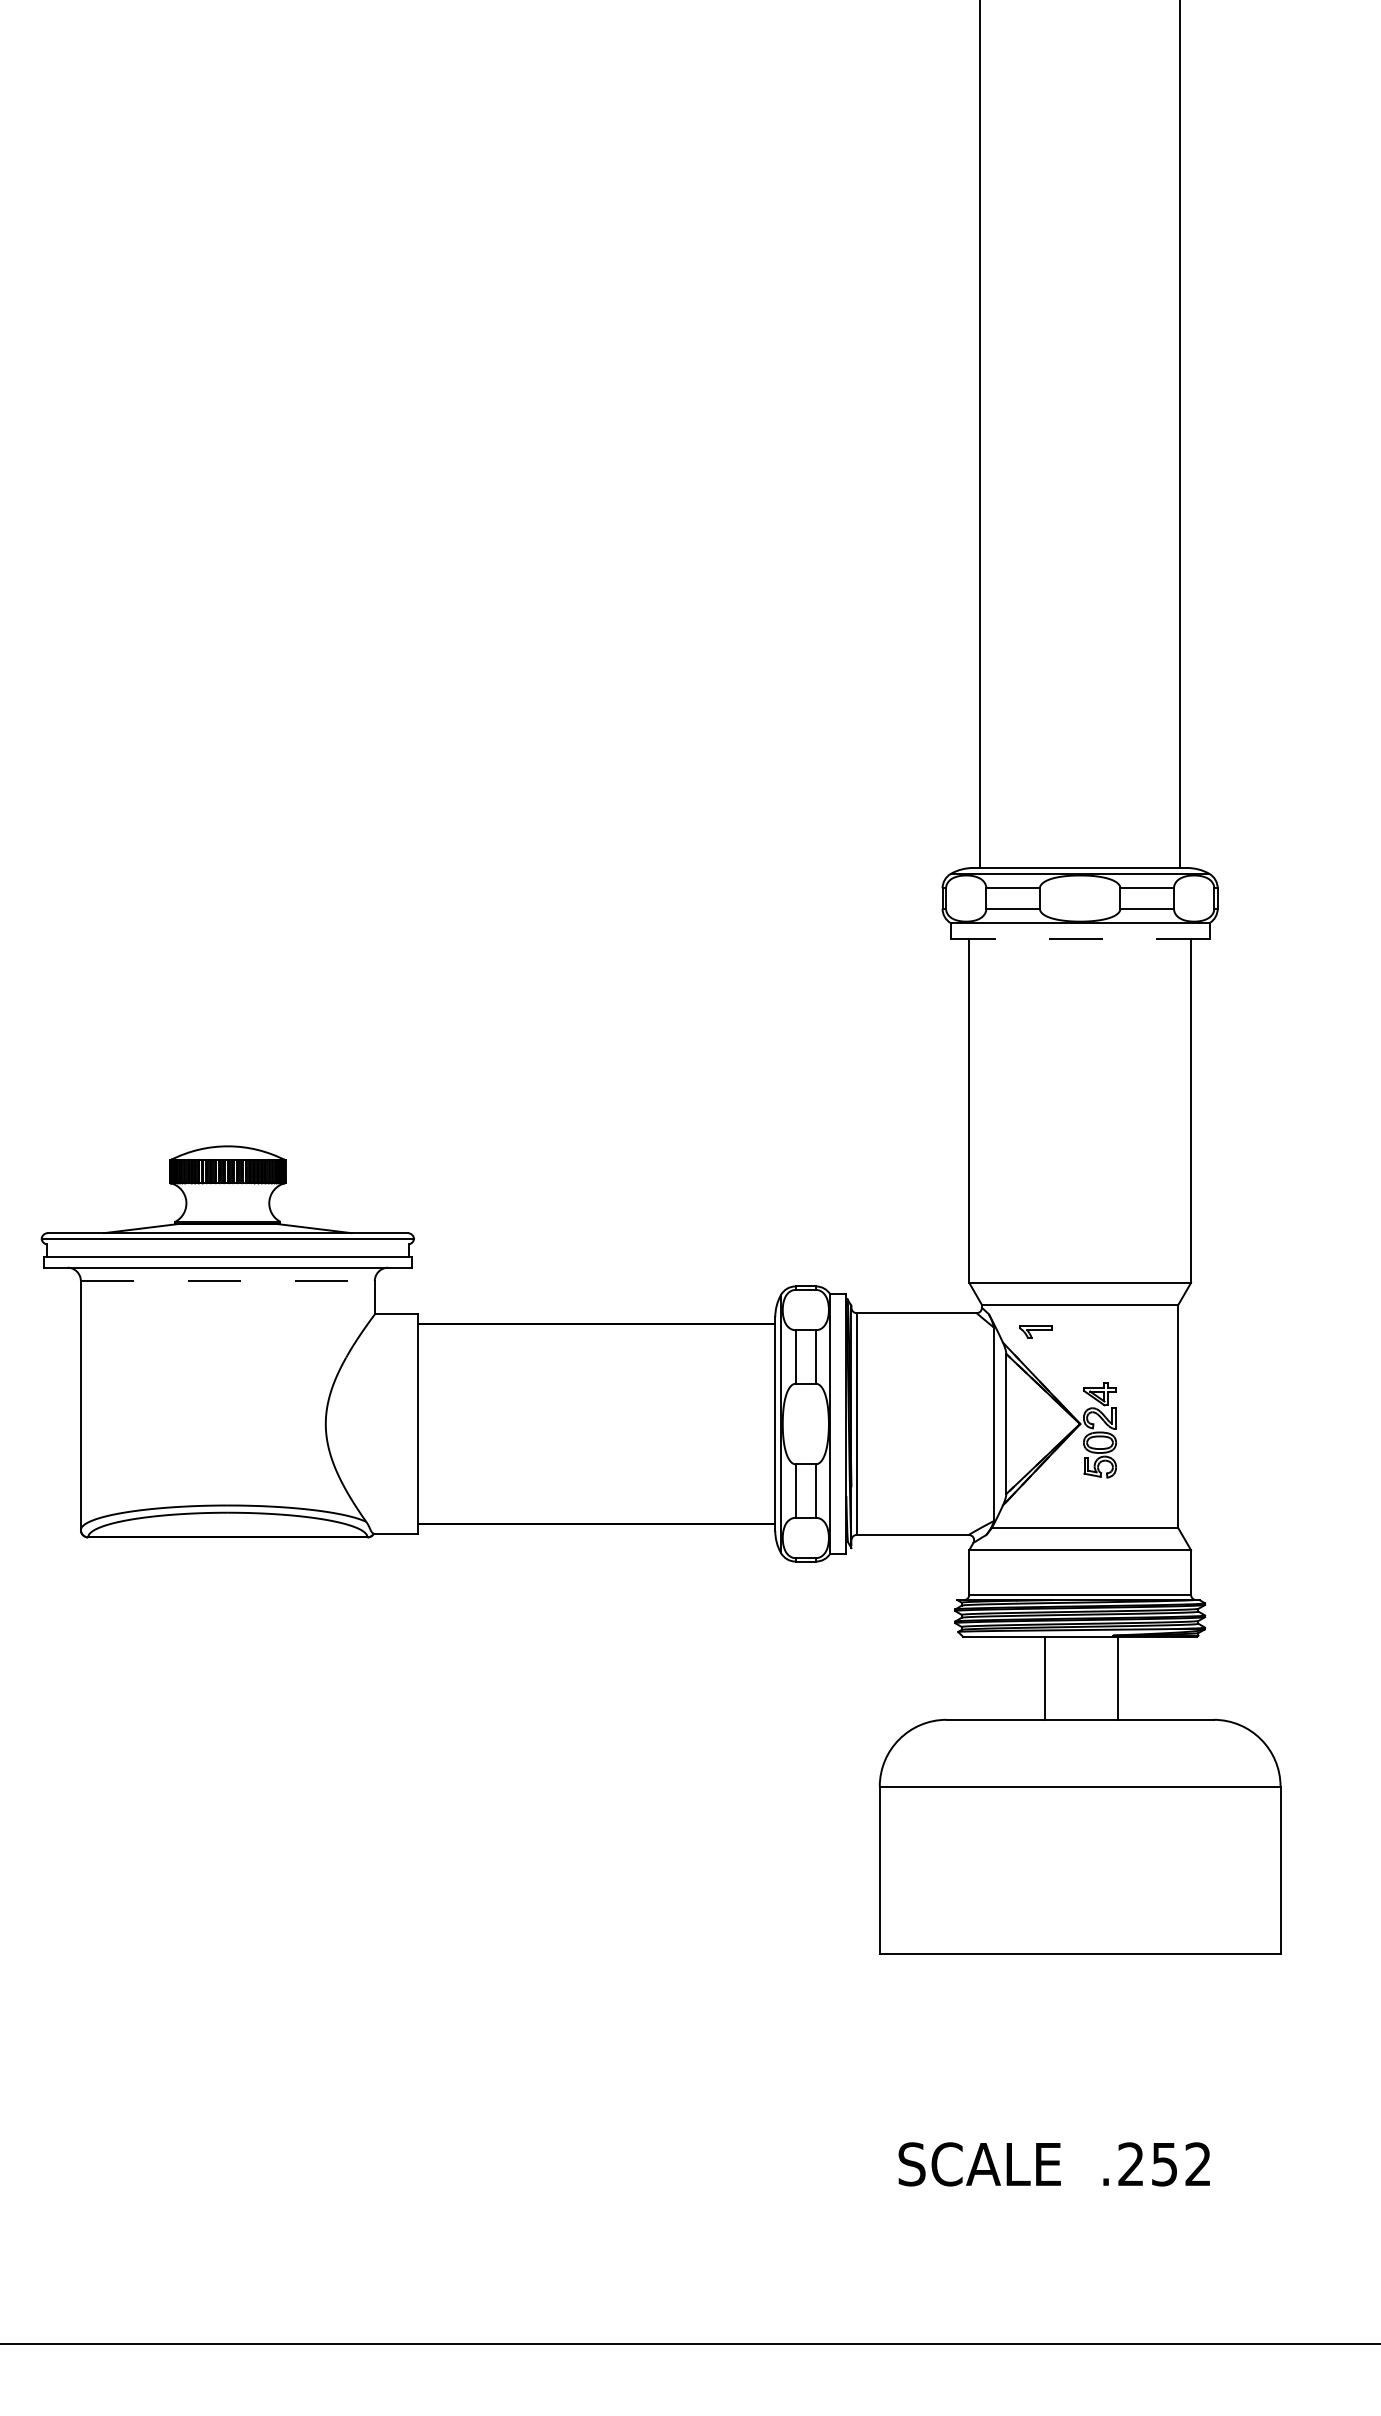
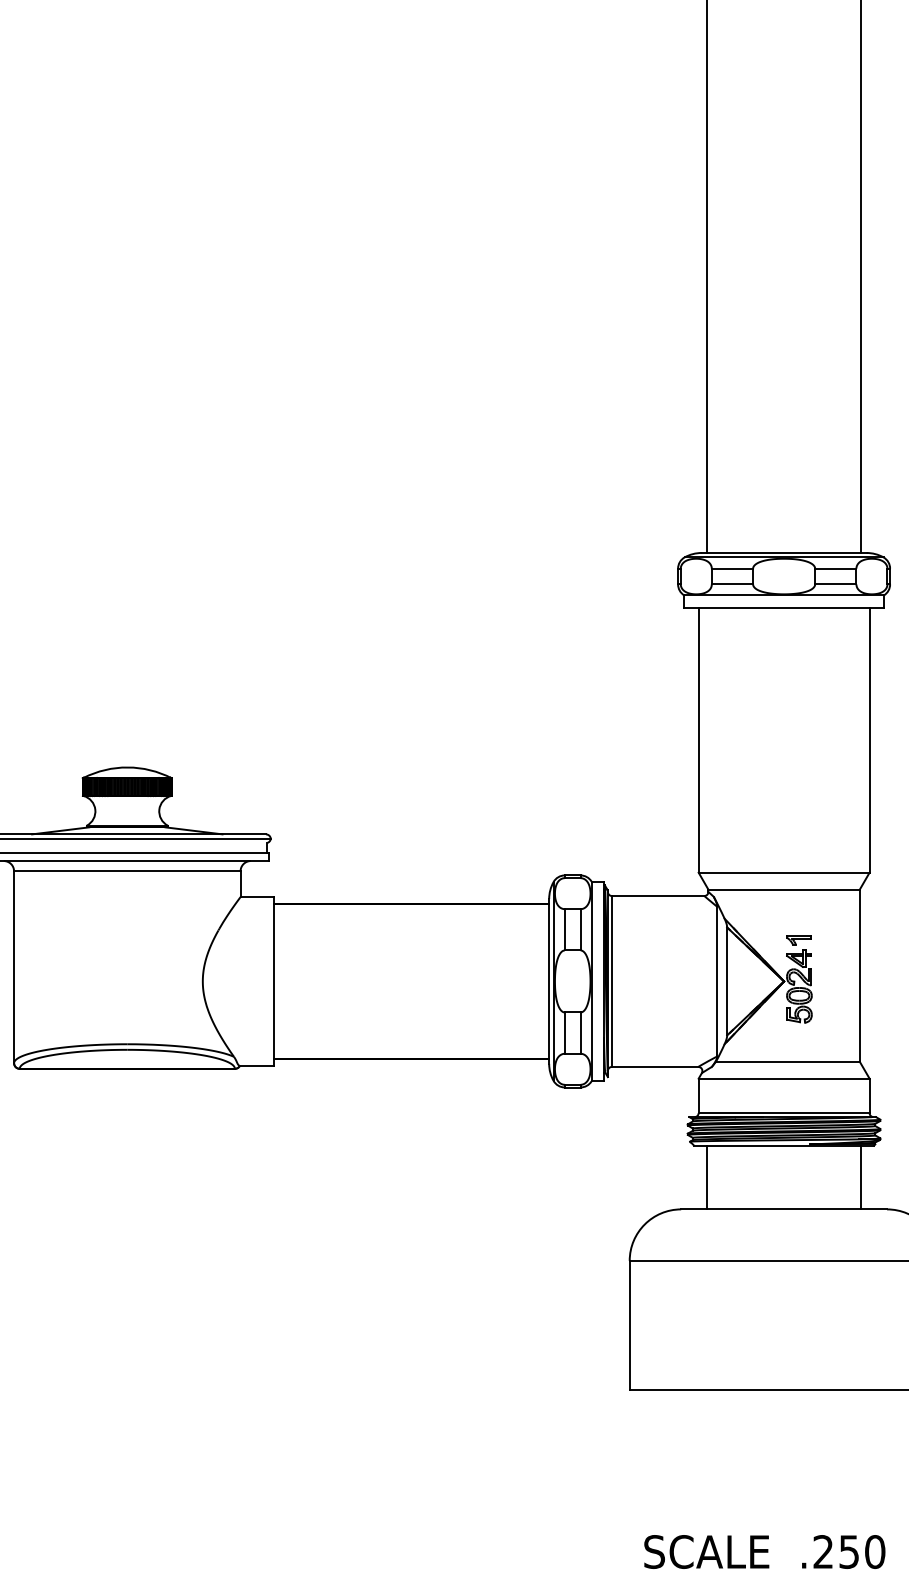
line: (1080, 939) -> (784, 608), dashed -> solid
line: (227, 1281) -> (127, 871), dashed -> solid
part: (1035, 1331) -> (799, 940), moved
line: (1044, 1677) -> (706, 1176), moved
line: (1118, 1677) -> (861, 1176), moved
text: (1198, 2164) -> (875, 1552), .252 -> .250

